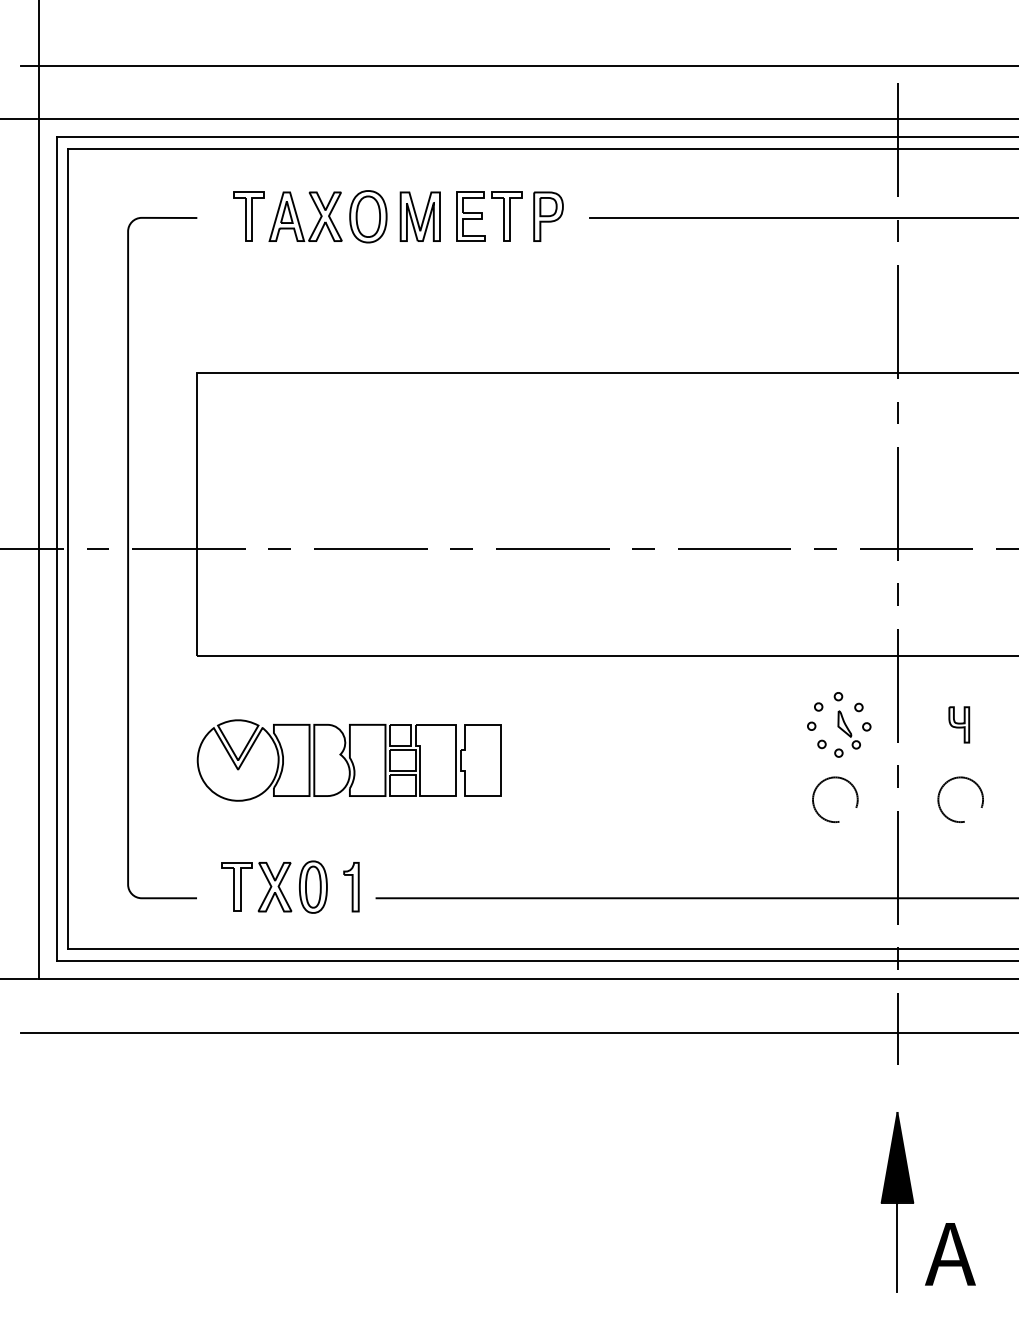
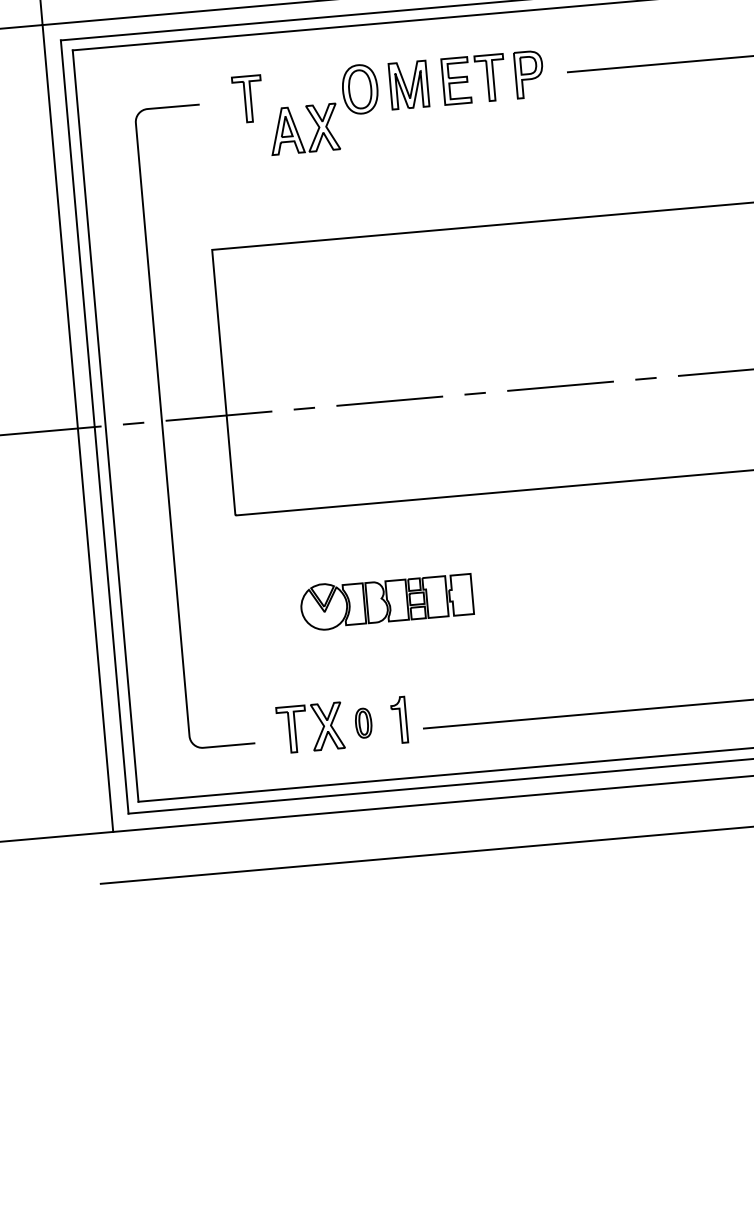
part: (298, 217) -> (297, 130), moved
part: (348, 760) -> (386, 601), size x0.6
part: (313, 886) -> (363, 722), size x0.6

